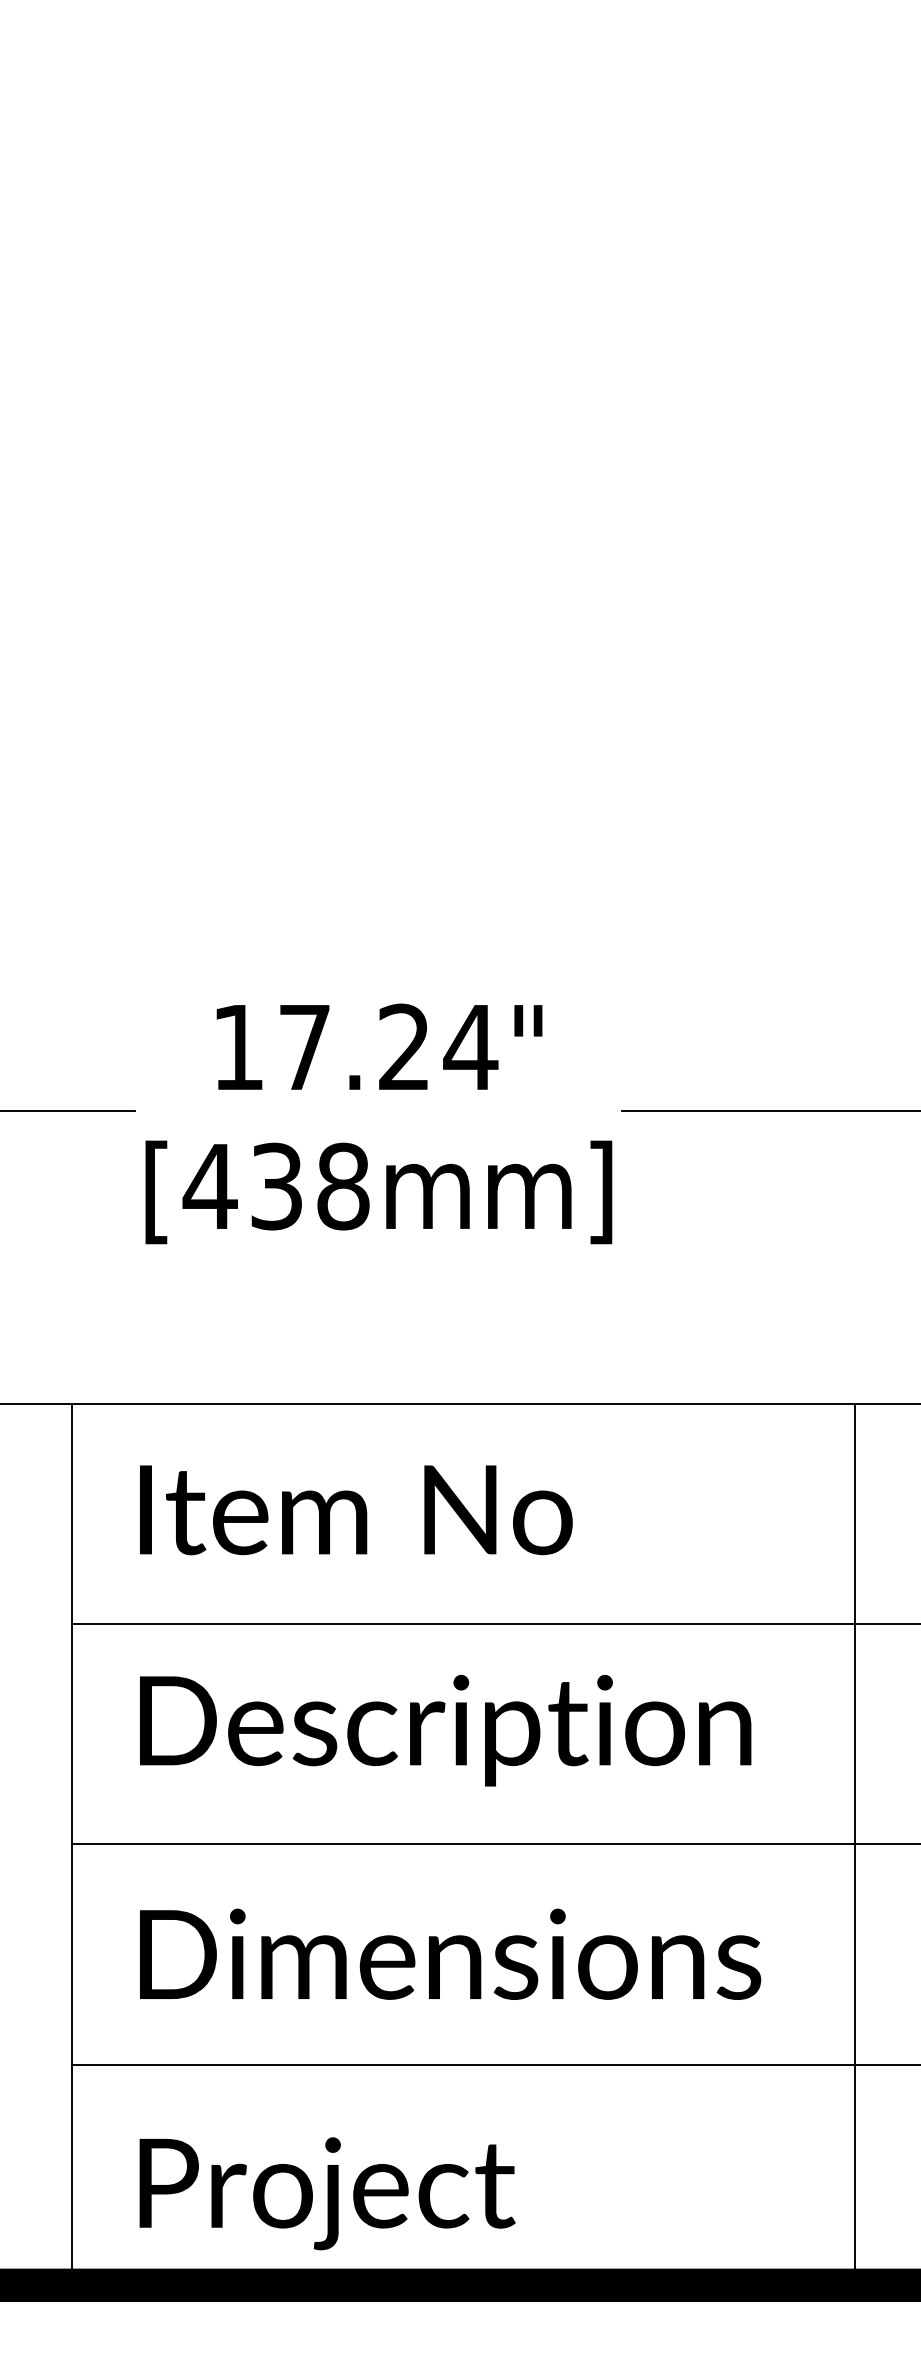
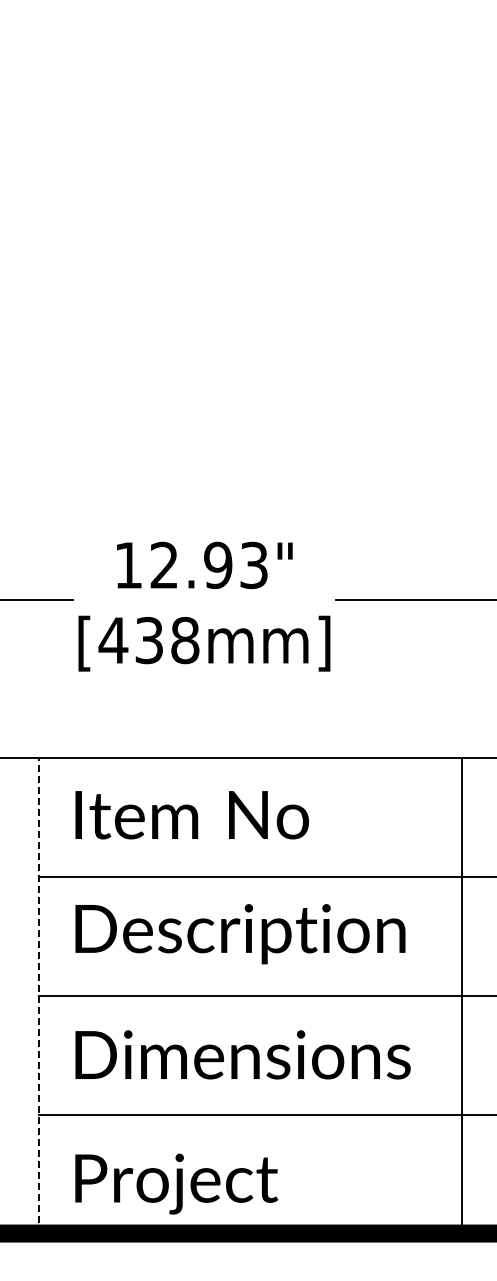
text: (388, 1047) -> (209, 565), 17.24" -> 12.93"
line: (71, 1844) -> (38, 995), solid -> dashed

